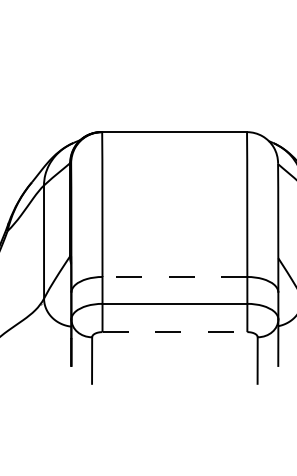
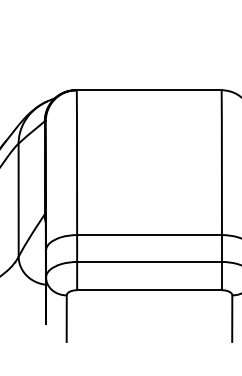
line: (174, 276) -> (149, 234), dashed -> solid
line: (175, 332) -> (150, 290), dashed -> solid

